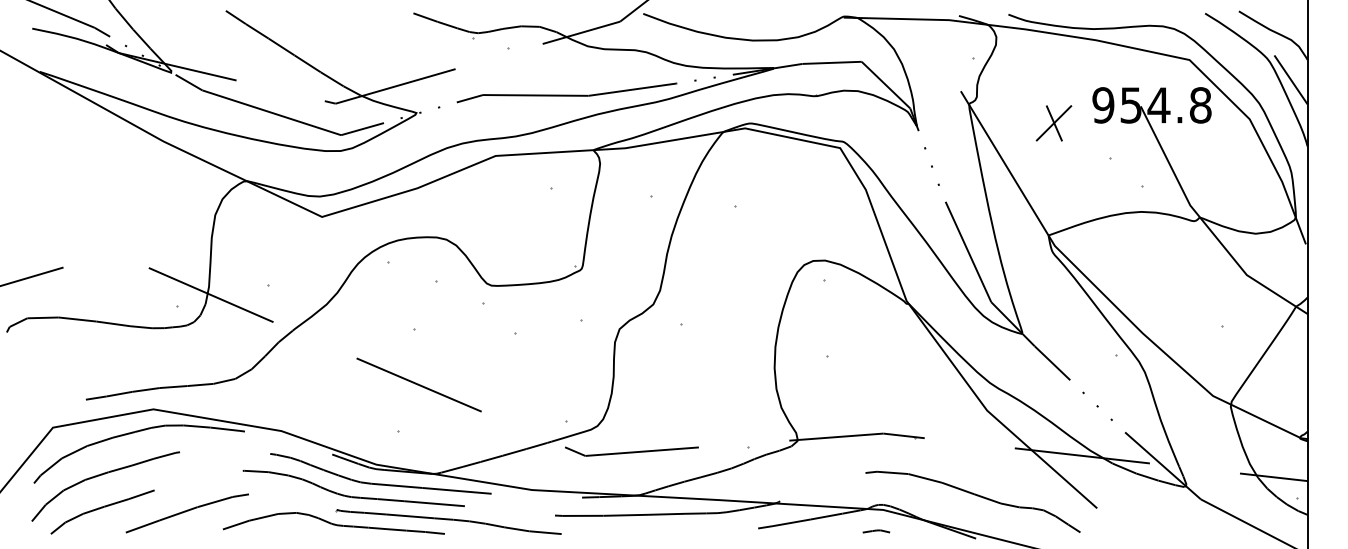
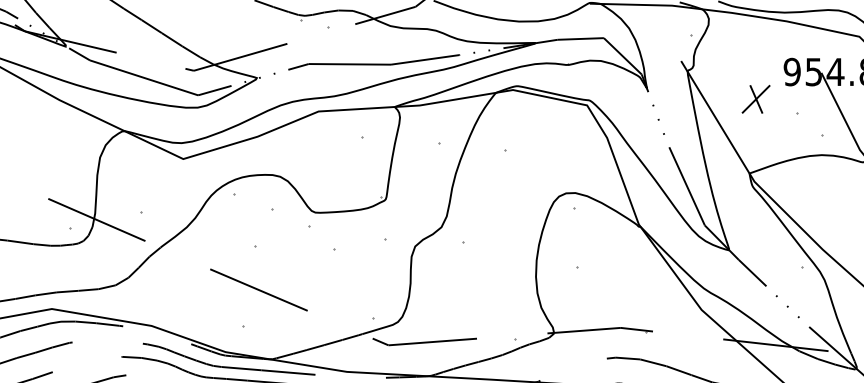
part: (1053, 123) -> (755, 99), moved

